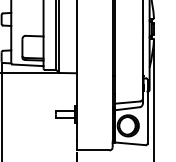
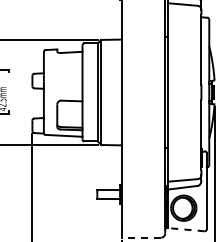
line: (129, 143) -> (185, 229), solid -> dashed
line: (92, 150) -> (141, 237), solid -> dashed

